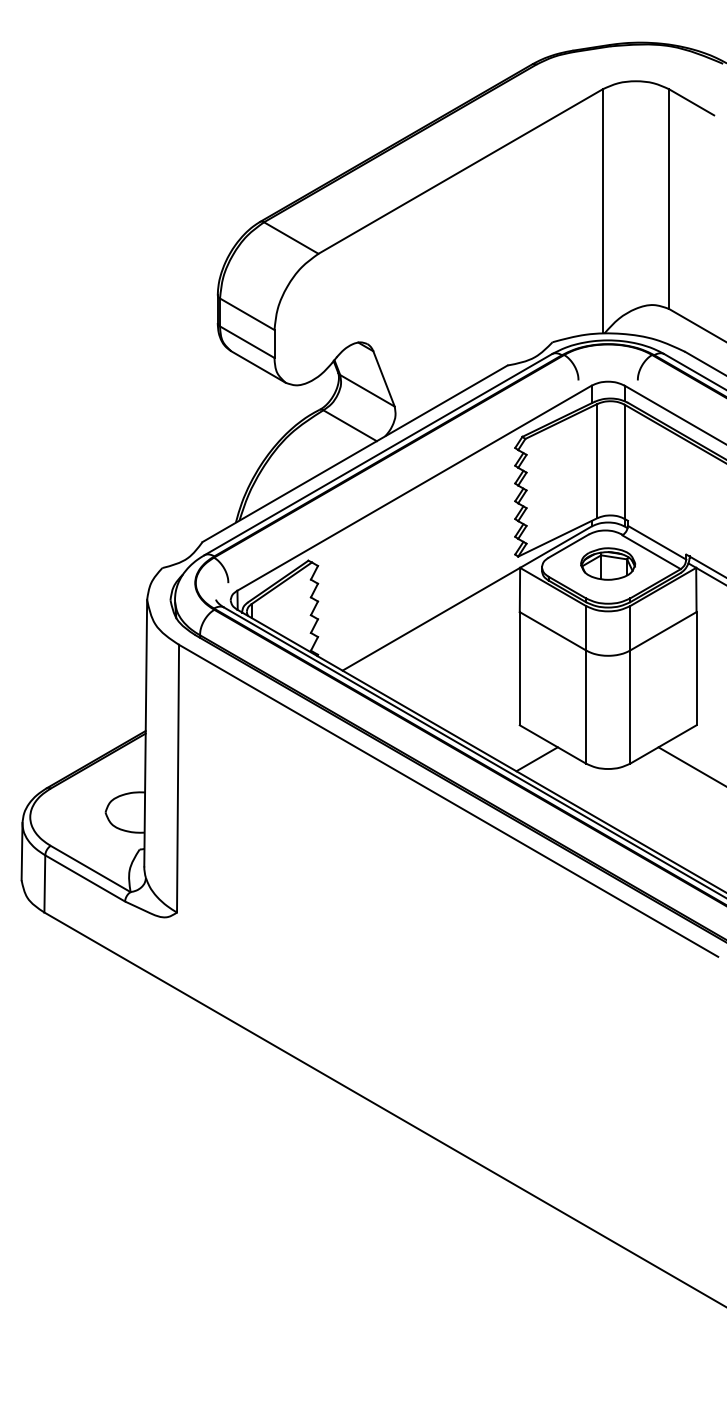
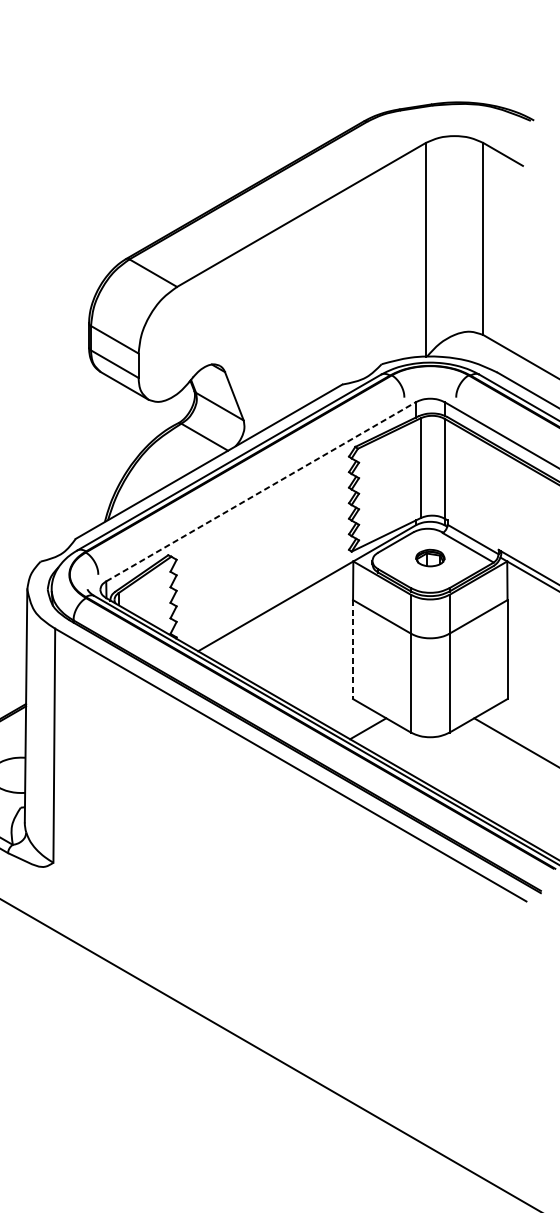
line: (414, 488) -> (261, 492), solid -> dashed
part: (608, 563) -> (430, 557), size x0.6
line: (519, 668) -> (352, 649), solid -> dashed

